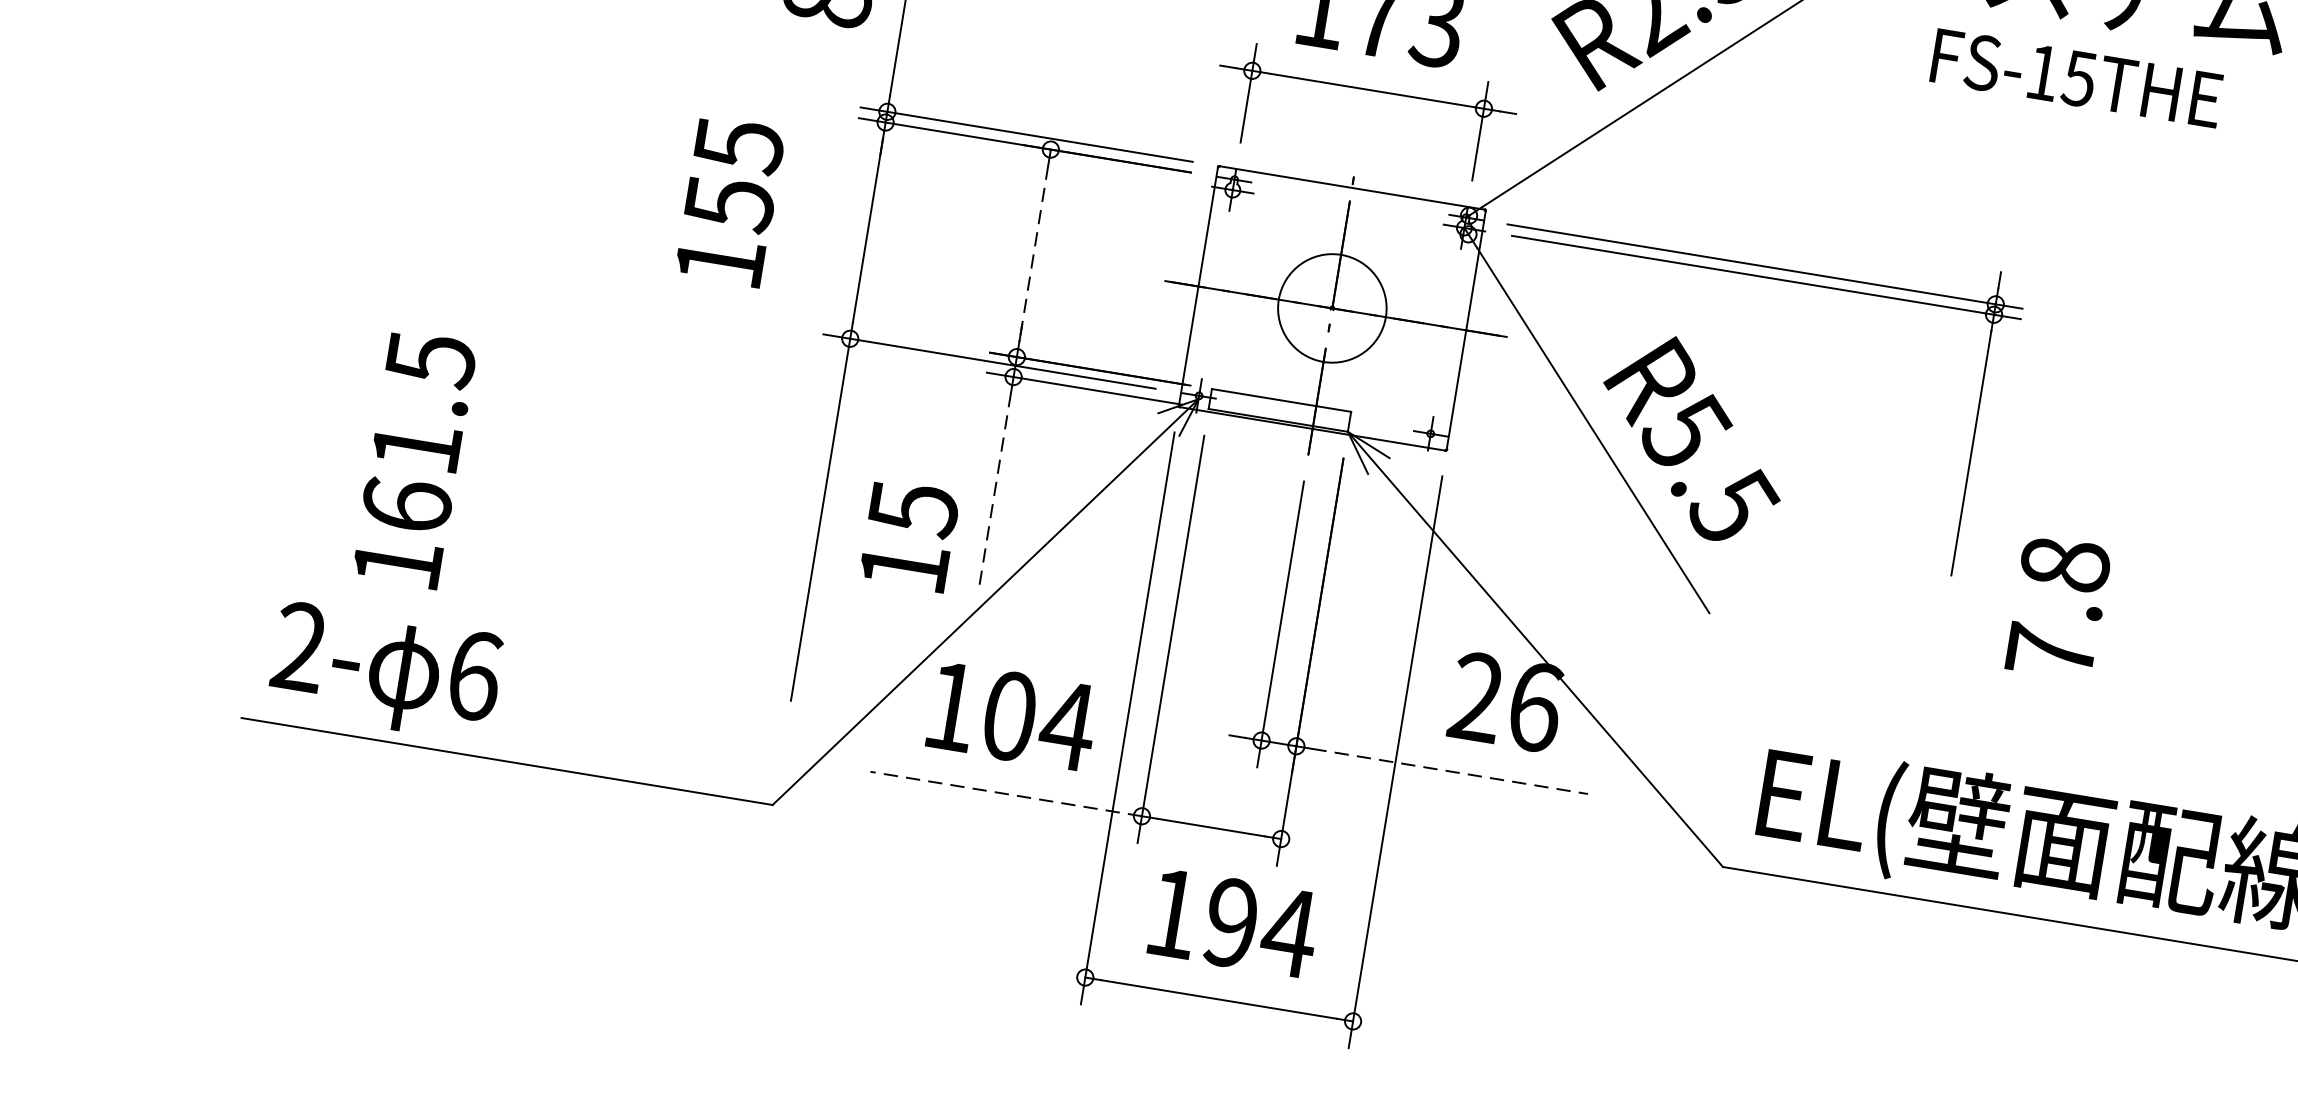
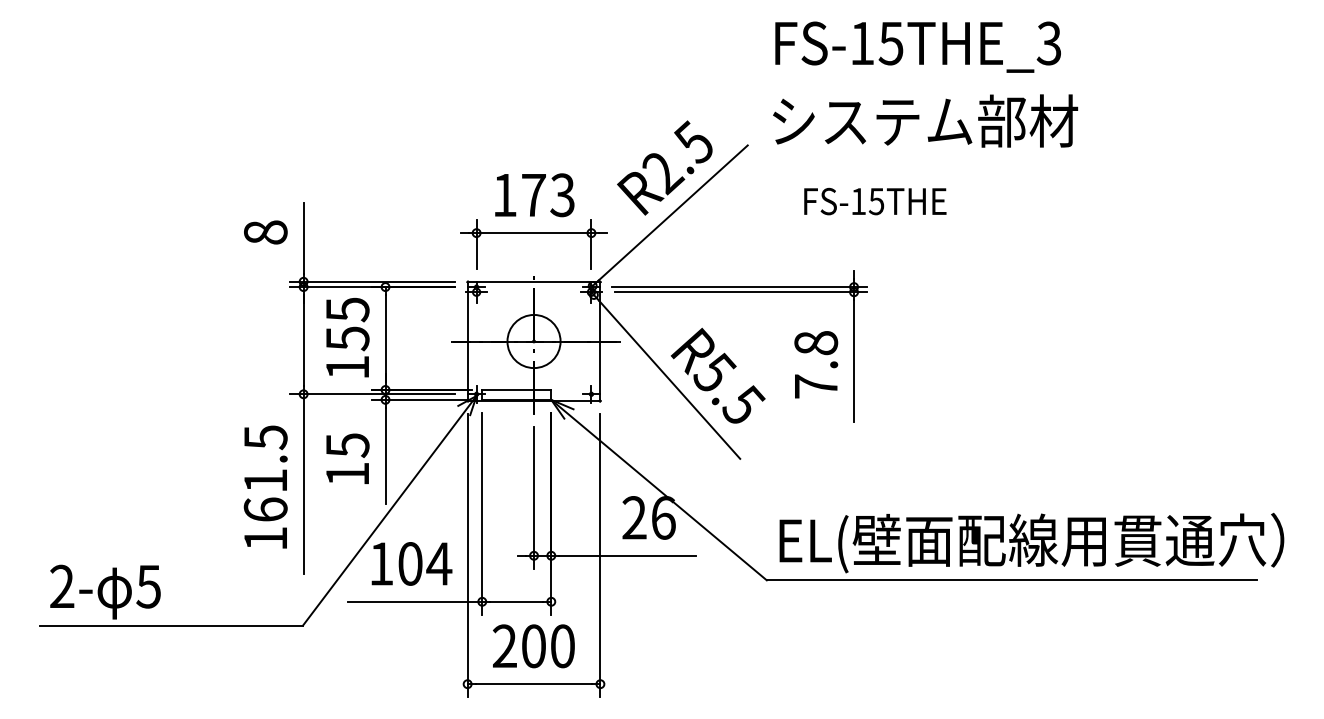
text: (2077, 78) -> (875, 201), moved
text: (729, 201) -> (347, 337), moved
line: (1033, 255) -> (385, 339), dashed -> solid
text: (414, 458) -> (265, 486), moved
line: (995, 489) -> (385, 455), dashed -> solid
text: (908, 535) -> (347, 458), moved
text: (2058, 607) -> (816, 364), moved
text: (473, 675) -> (148, 586), 6 -> 5
line: (1452, 771) -> (628, 555), dashed -> solid
line: (1005, 793) -> (414, 601), dashed -> solid
text: (1230, 923) -> (533, 646), 194 -> 200

